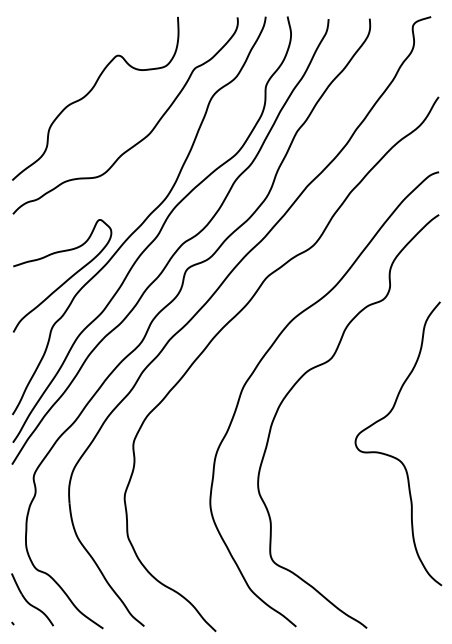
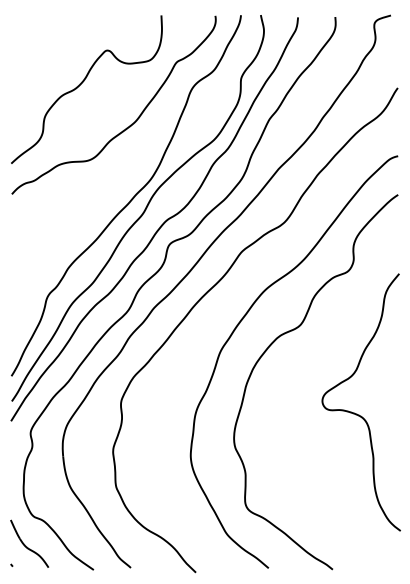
curve: (66, 279) -> (60, 253), removed

